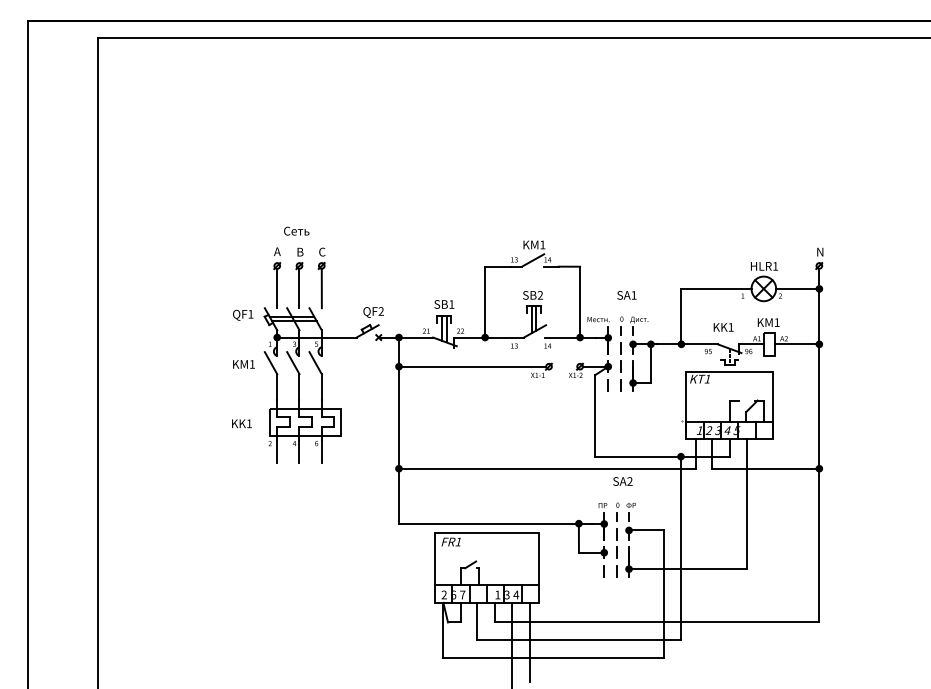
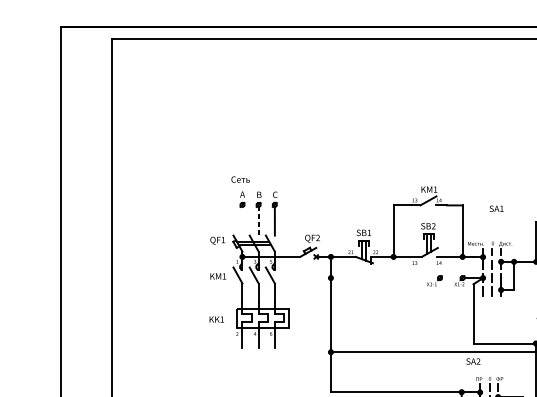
text: (296, 230) -> (240, 179), moved
line: (277, 288) -> (242, 221), removed
line: (299, 288) -> (258, 221), solid -> dashed
text: (626, 295) -> (496, 208), moved
line: (472, 366) -> (384, 277), removed
text: (622, 481) -> (473, 361), moved

